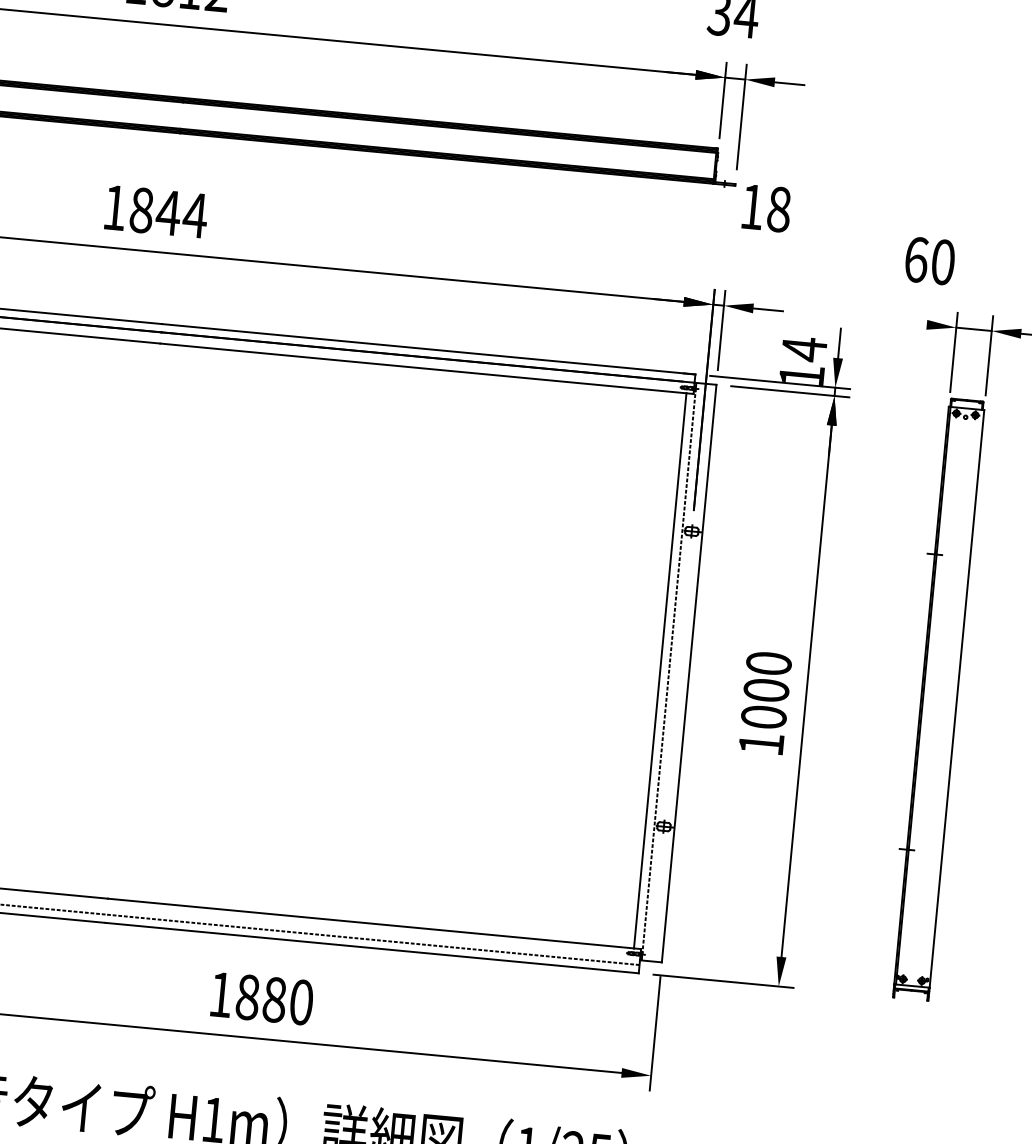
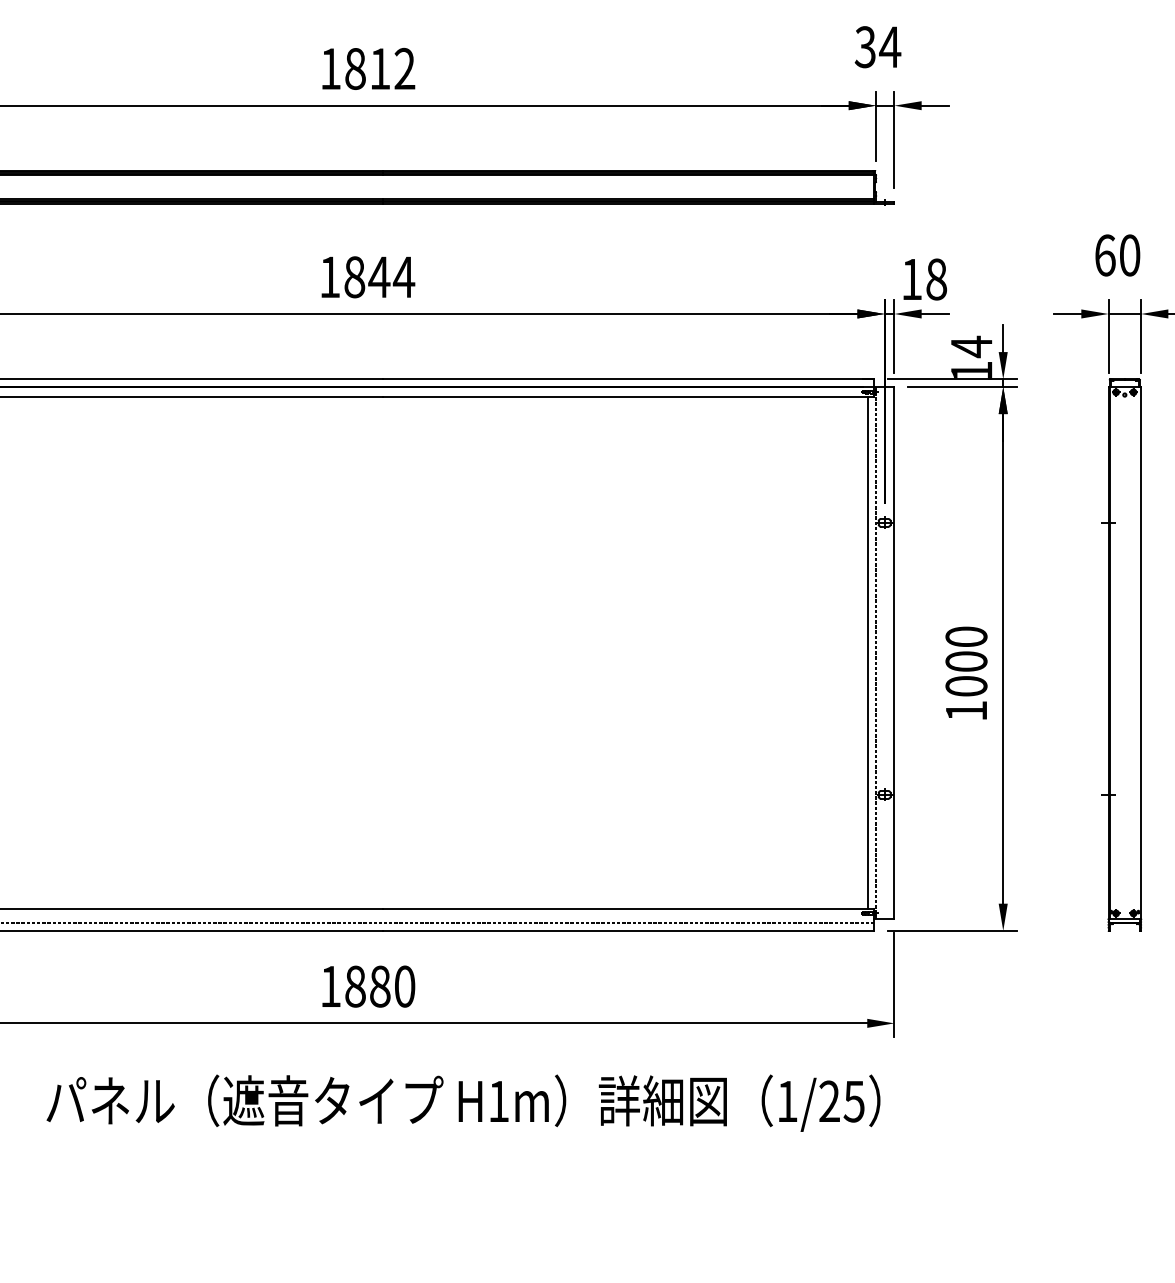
text: (766, 208) -> (924, 279), moved
text: (929, 261) -> (1117, 255), moved
line: (911, 323) -> (1067, 314), added
text: (262, 998) -> (368, 986), moved

